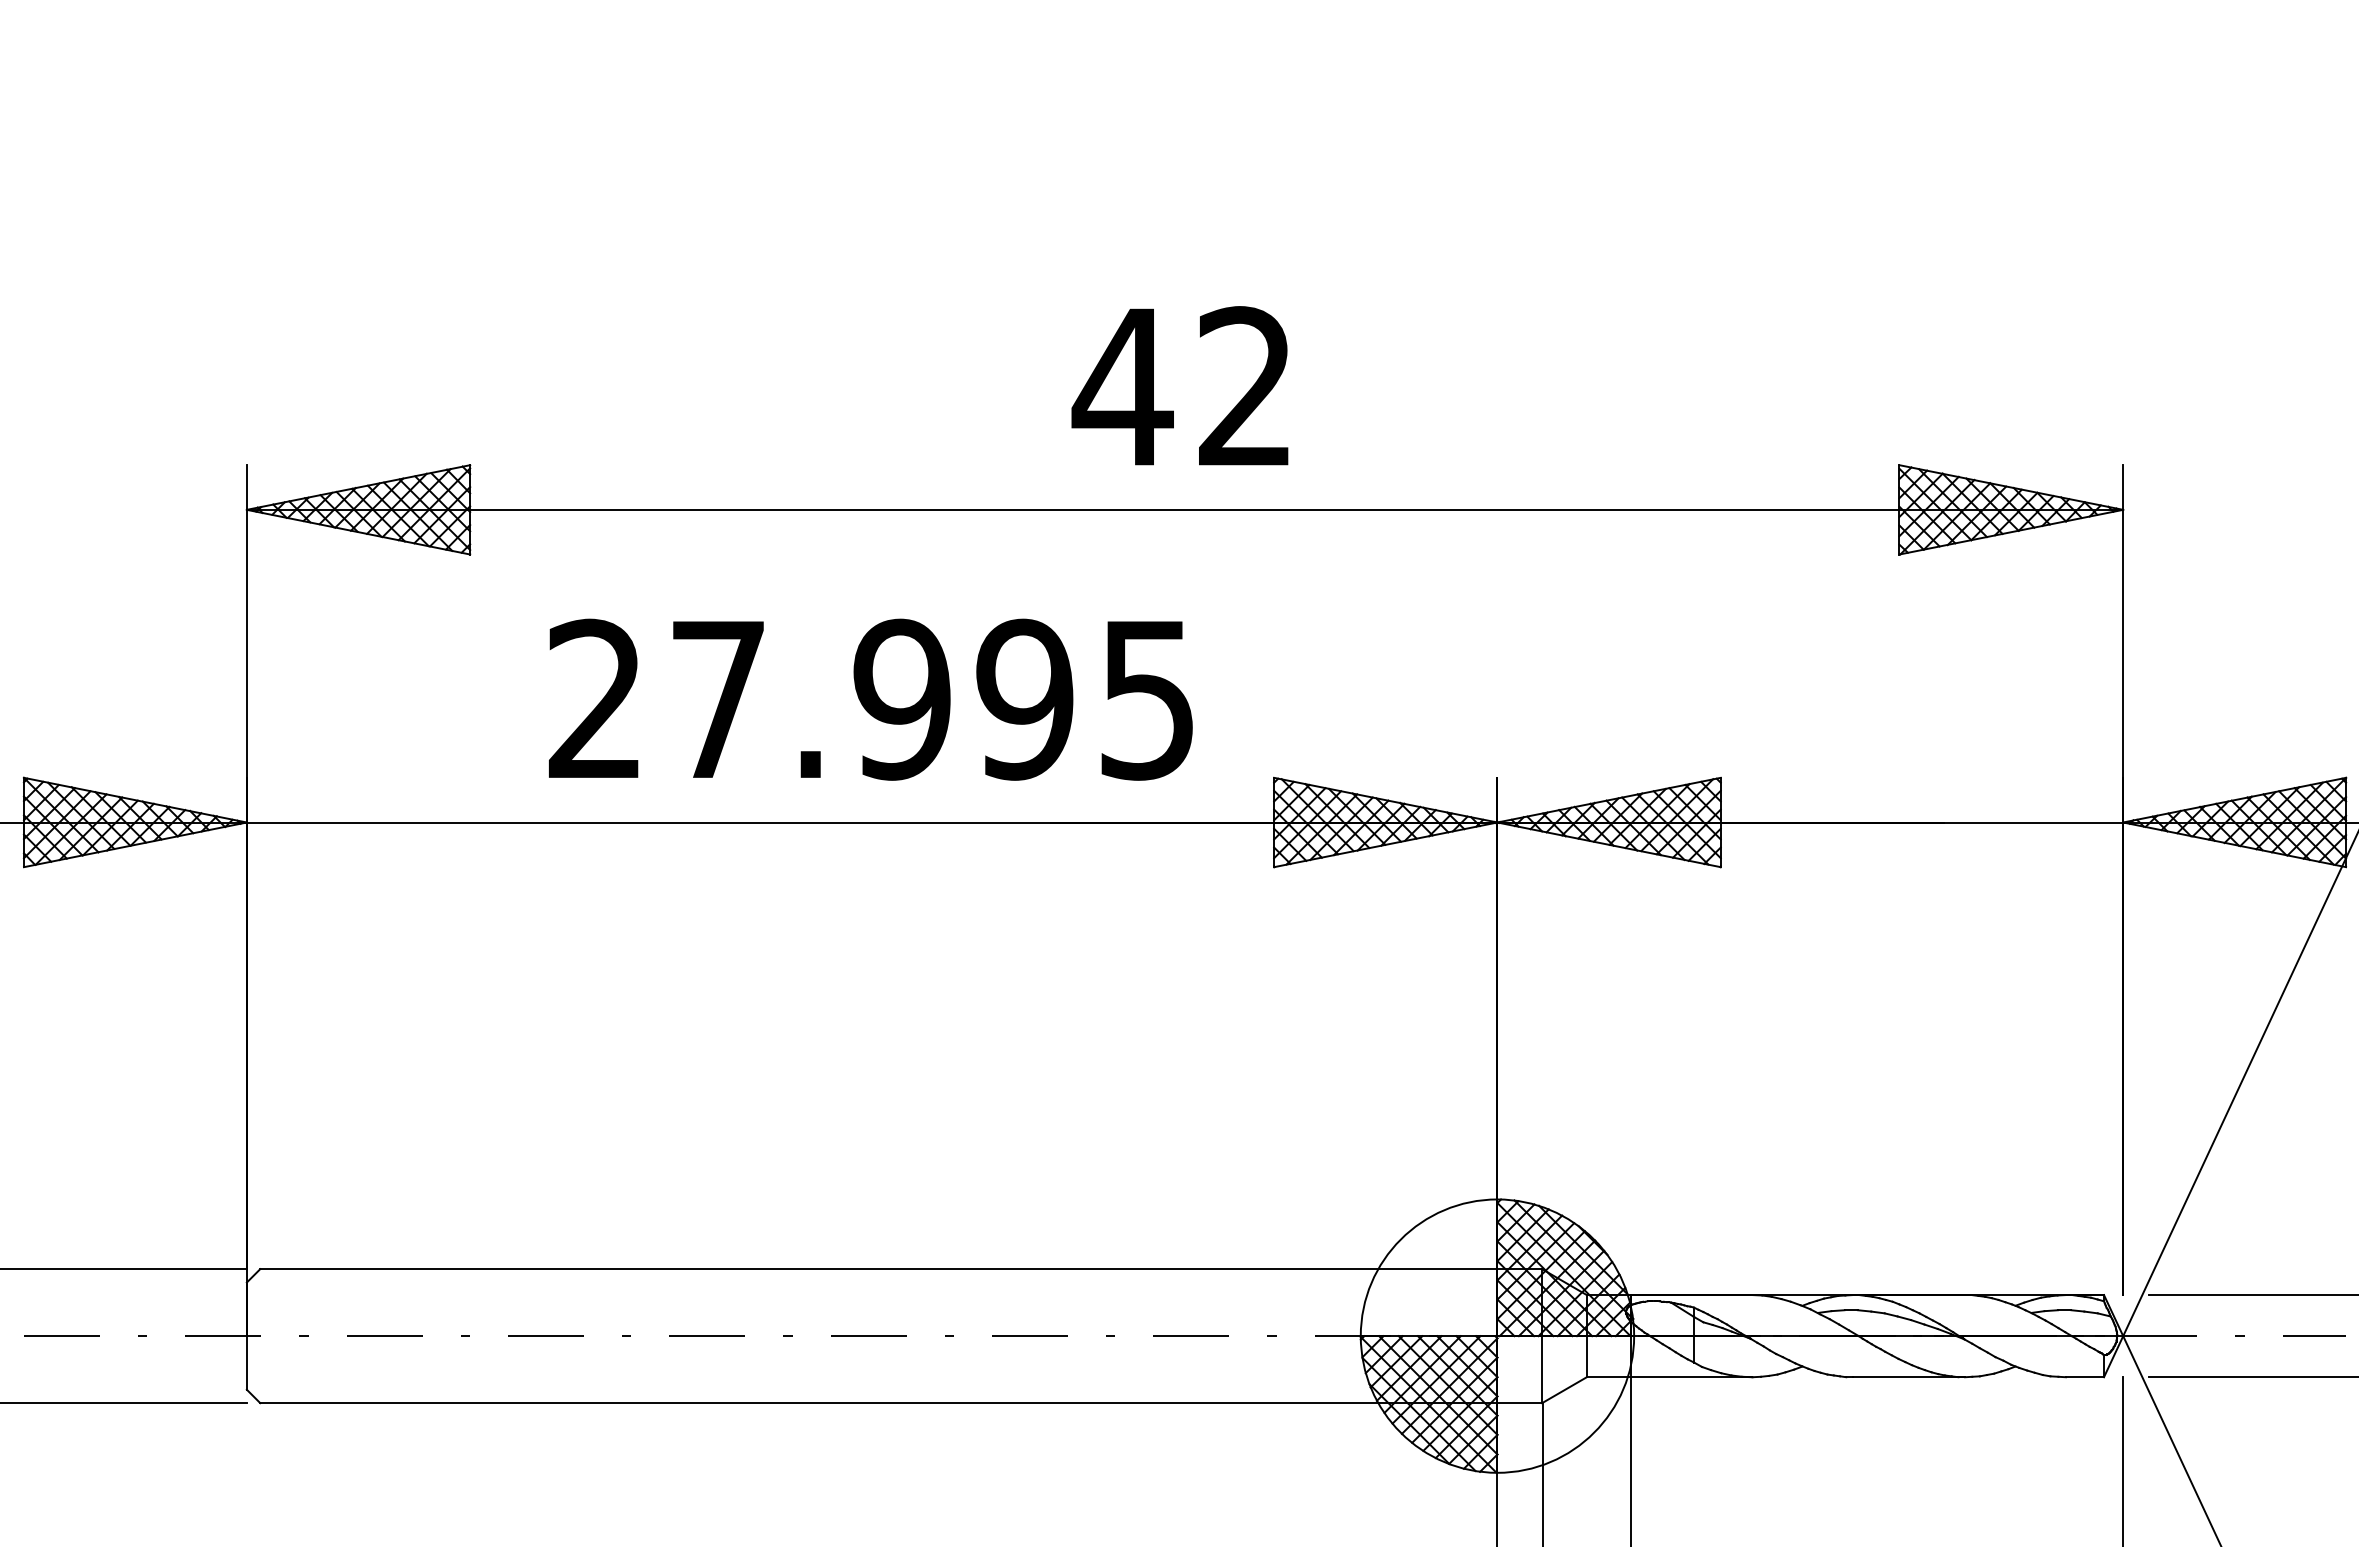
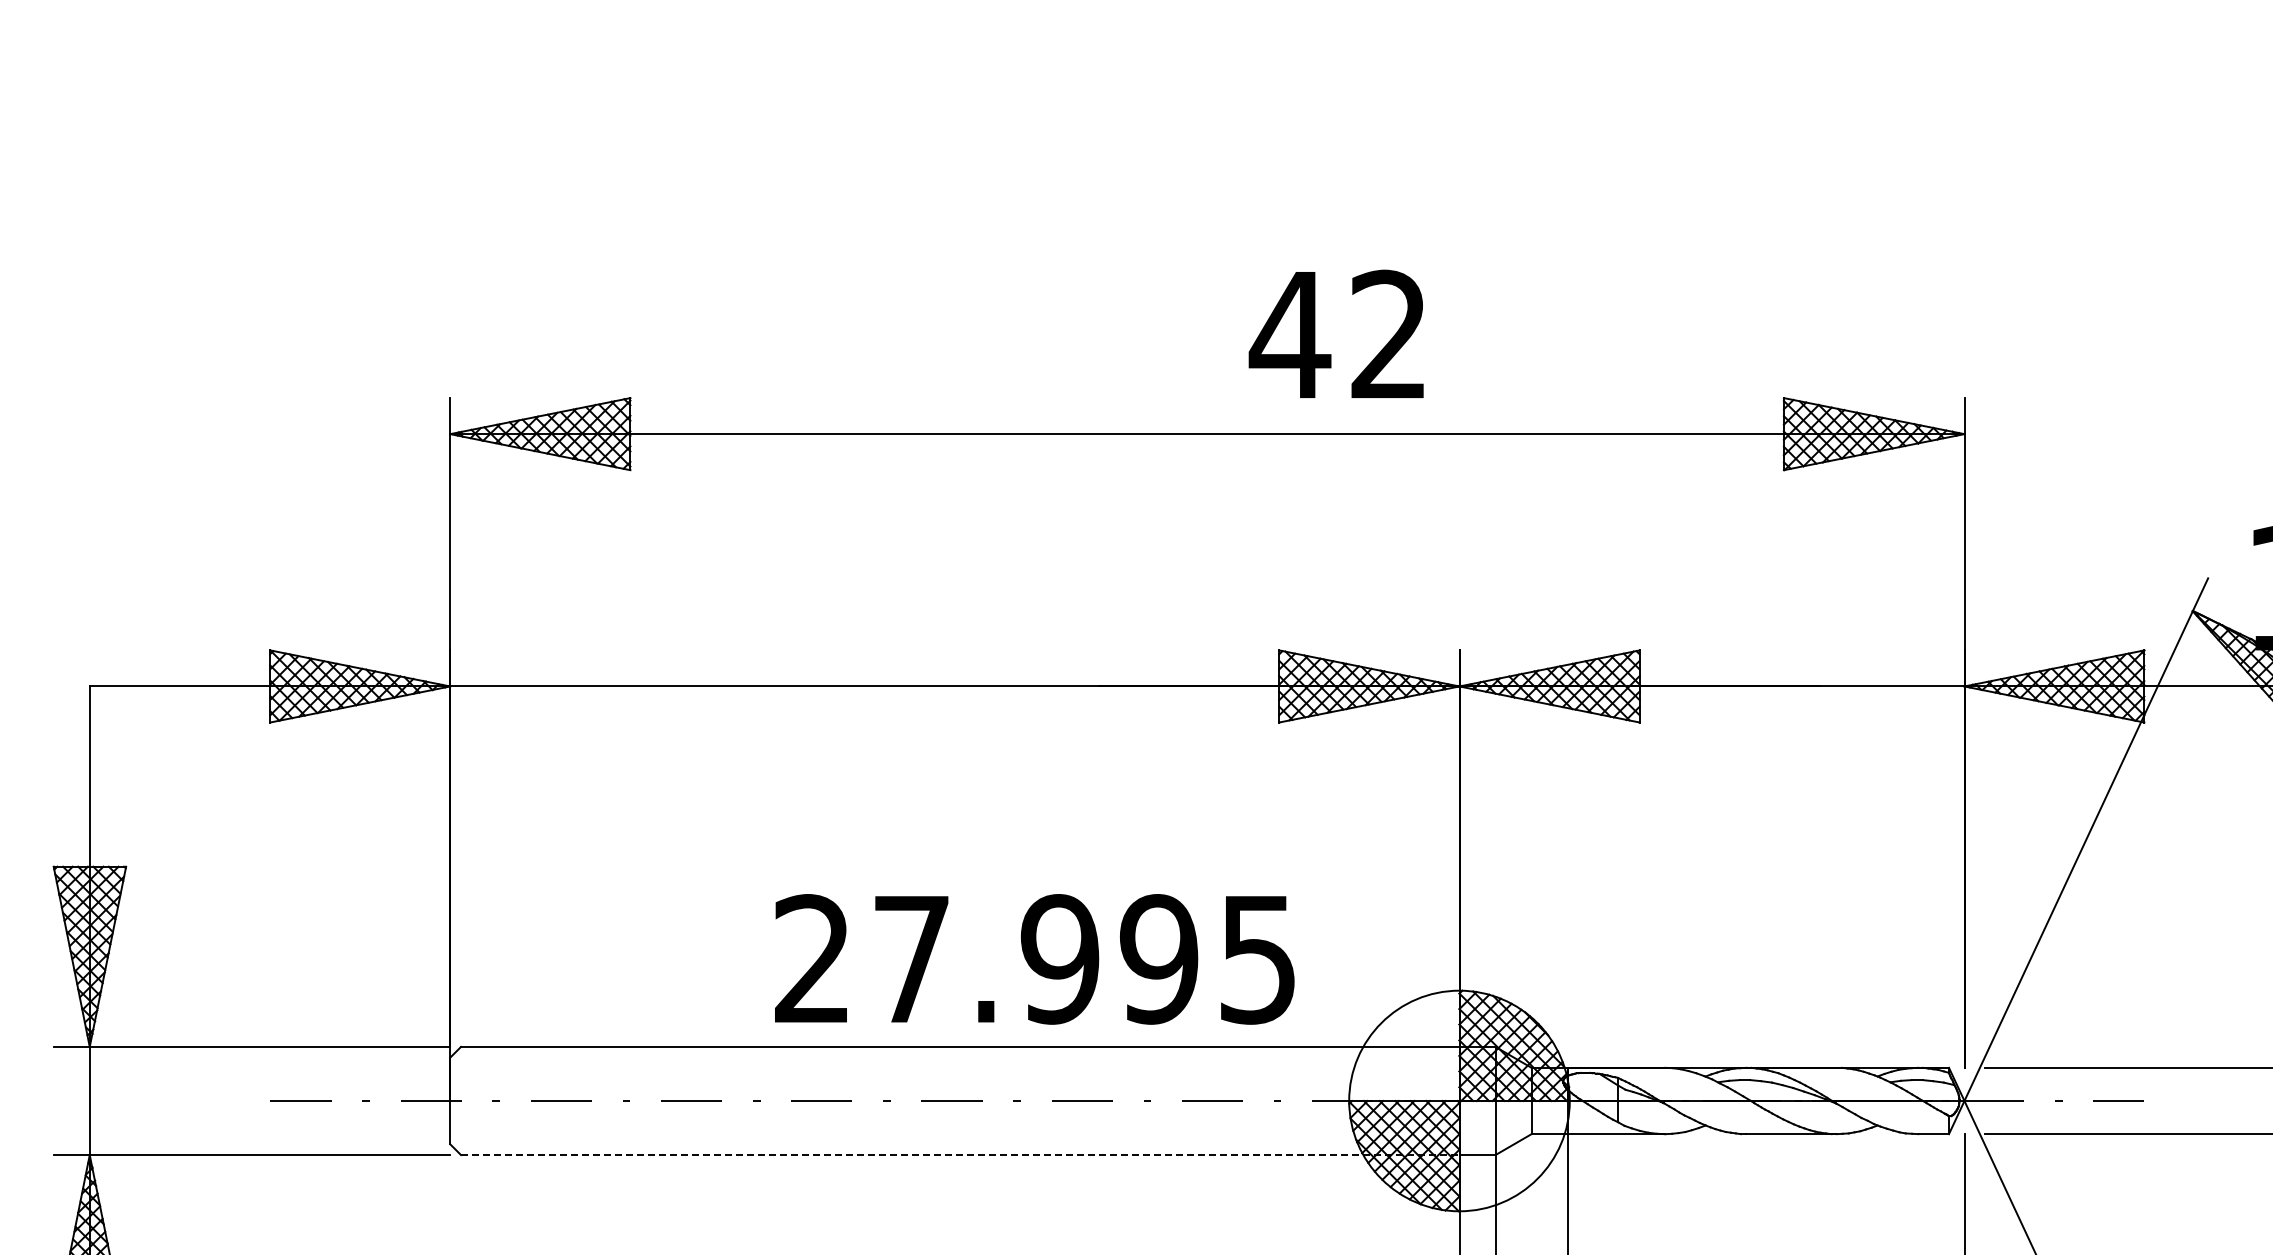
text: (1179, 385) -> (1335, 333), moved
text: (870, 699) -> (1034, 959), moved
line: (879, 1403) -> (960, 1155), solid -> dashed

